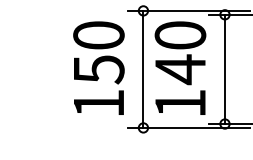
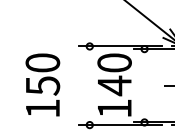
text: (98, 67) -> (42, 84), moved
line: (143, 69) -> (89, 85), removed
line: (224, 69) -> (144, 85), removed

